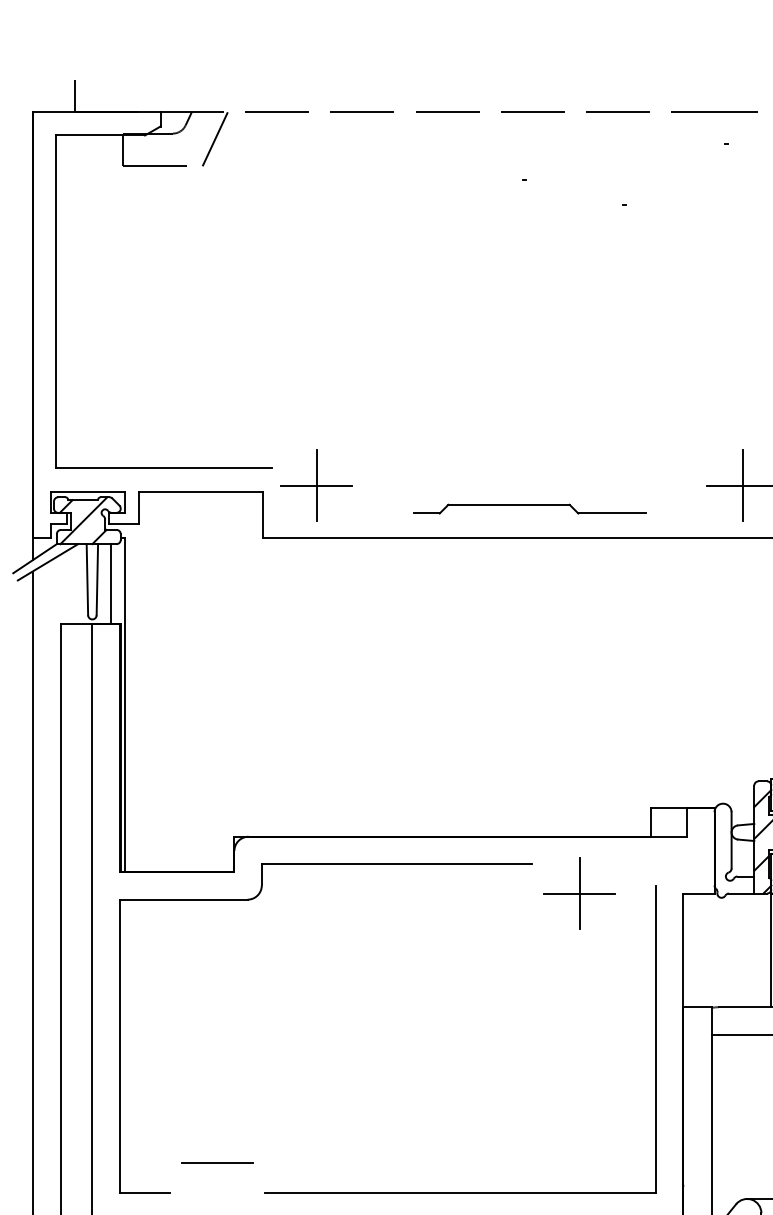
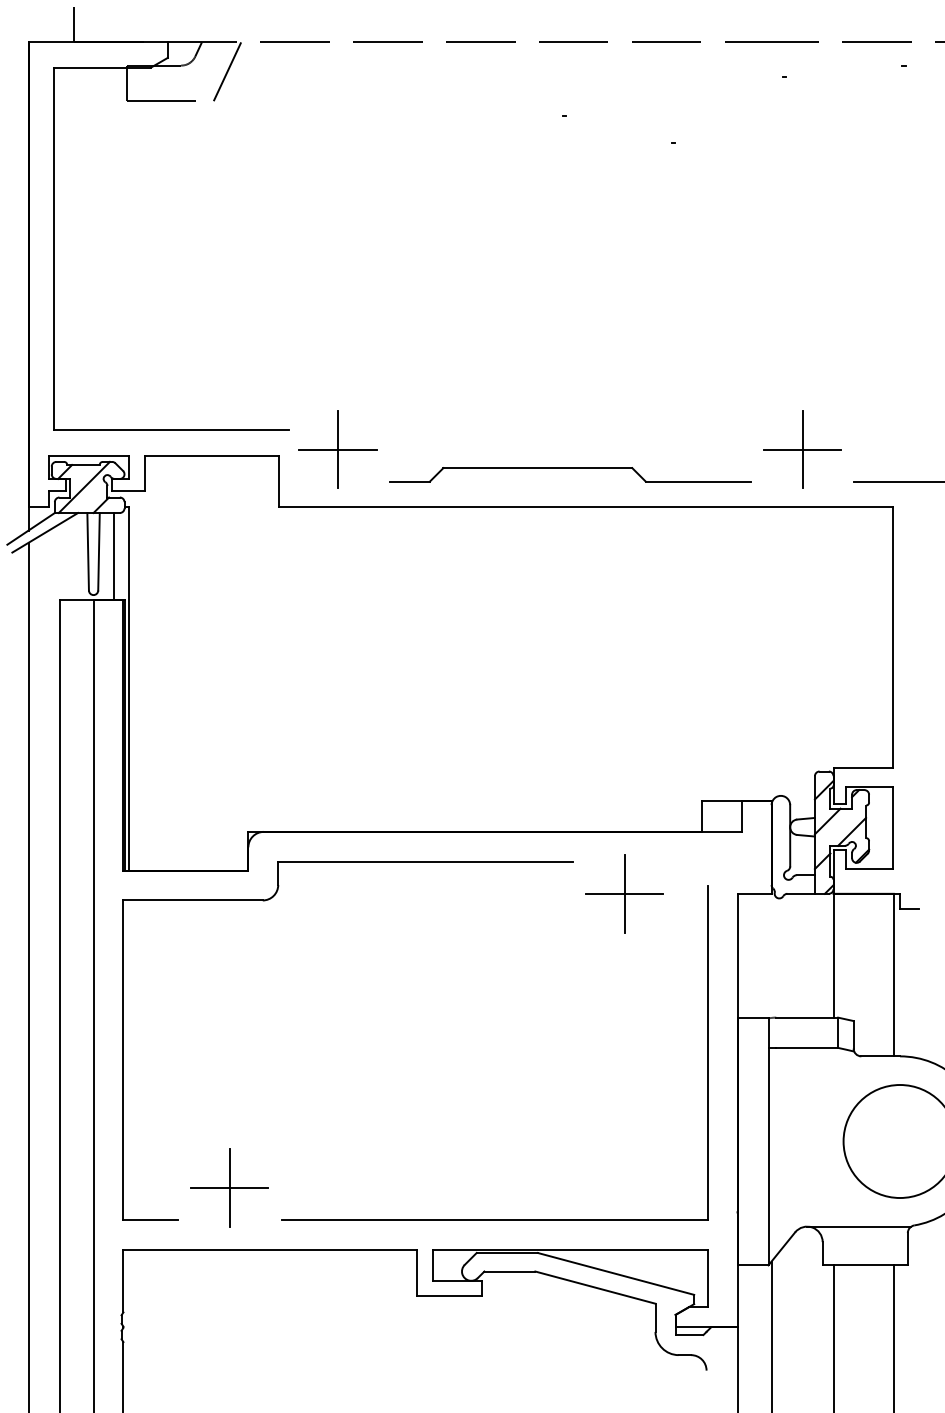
part: (530, 508) -> (570, 474), size x1.43
line: (217, 1163) -> (229, 1187), added

